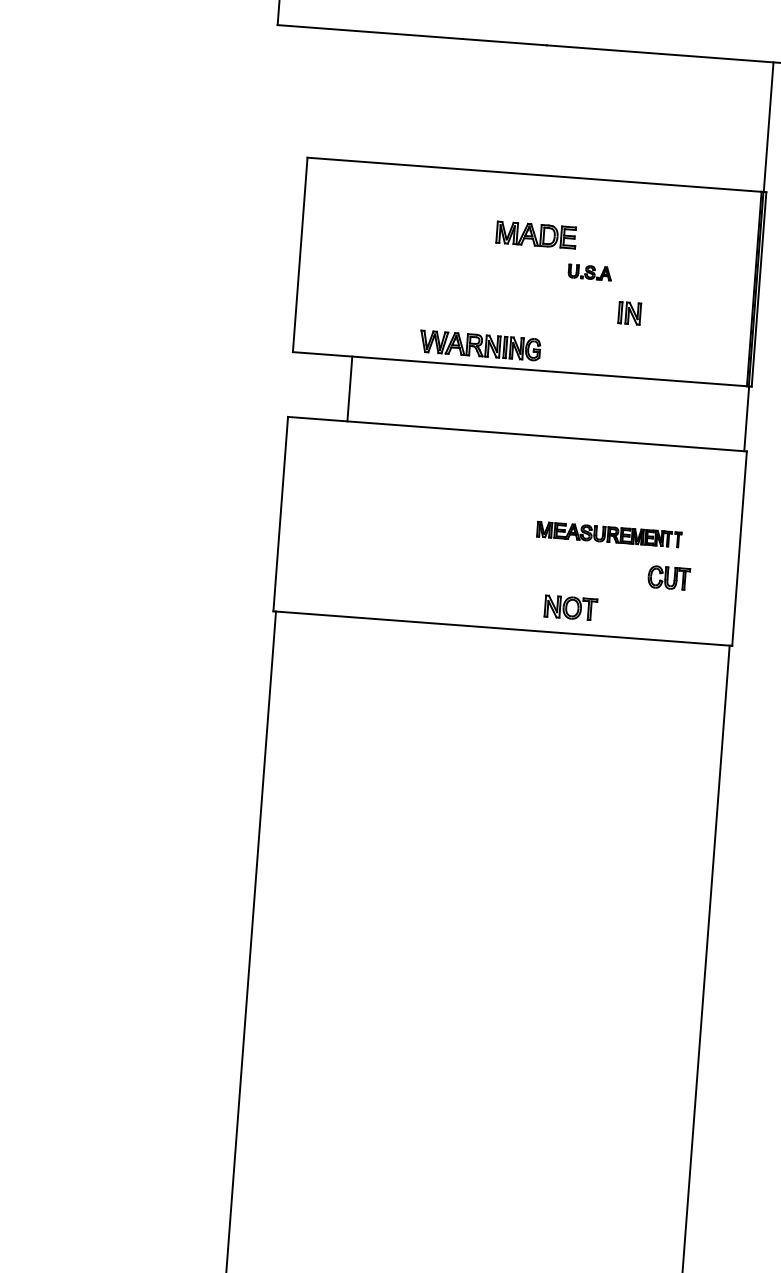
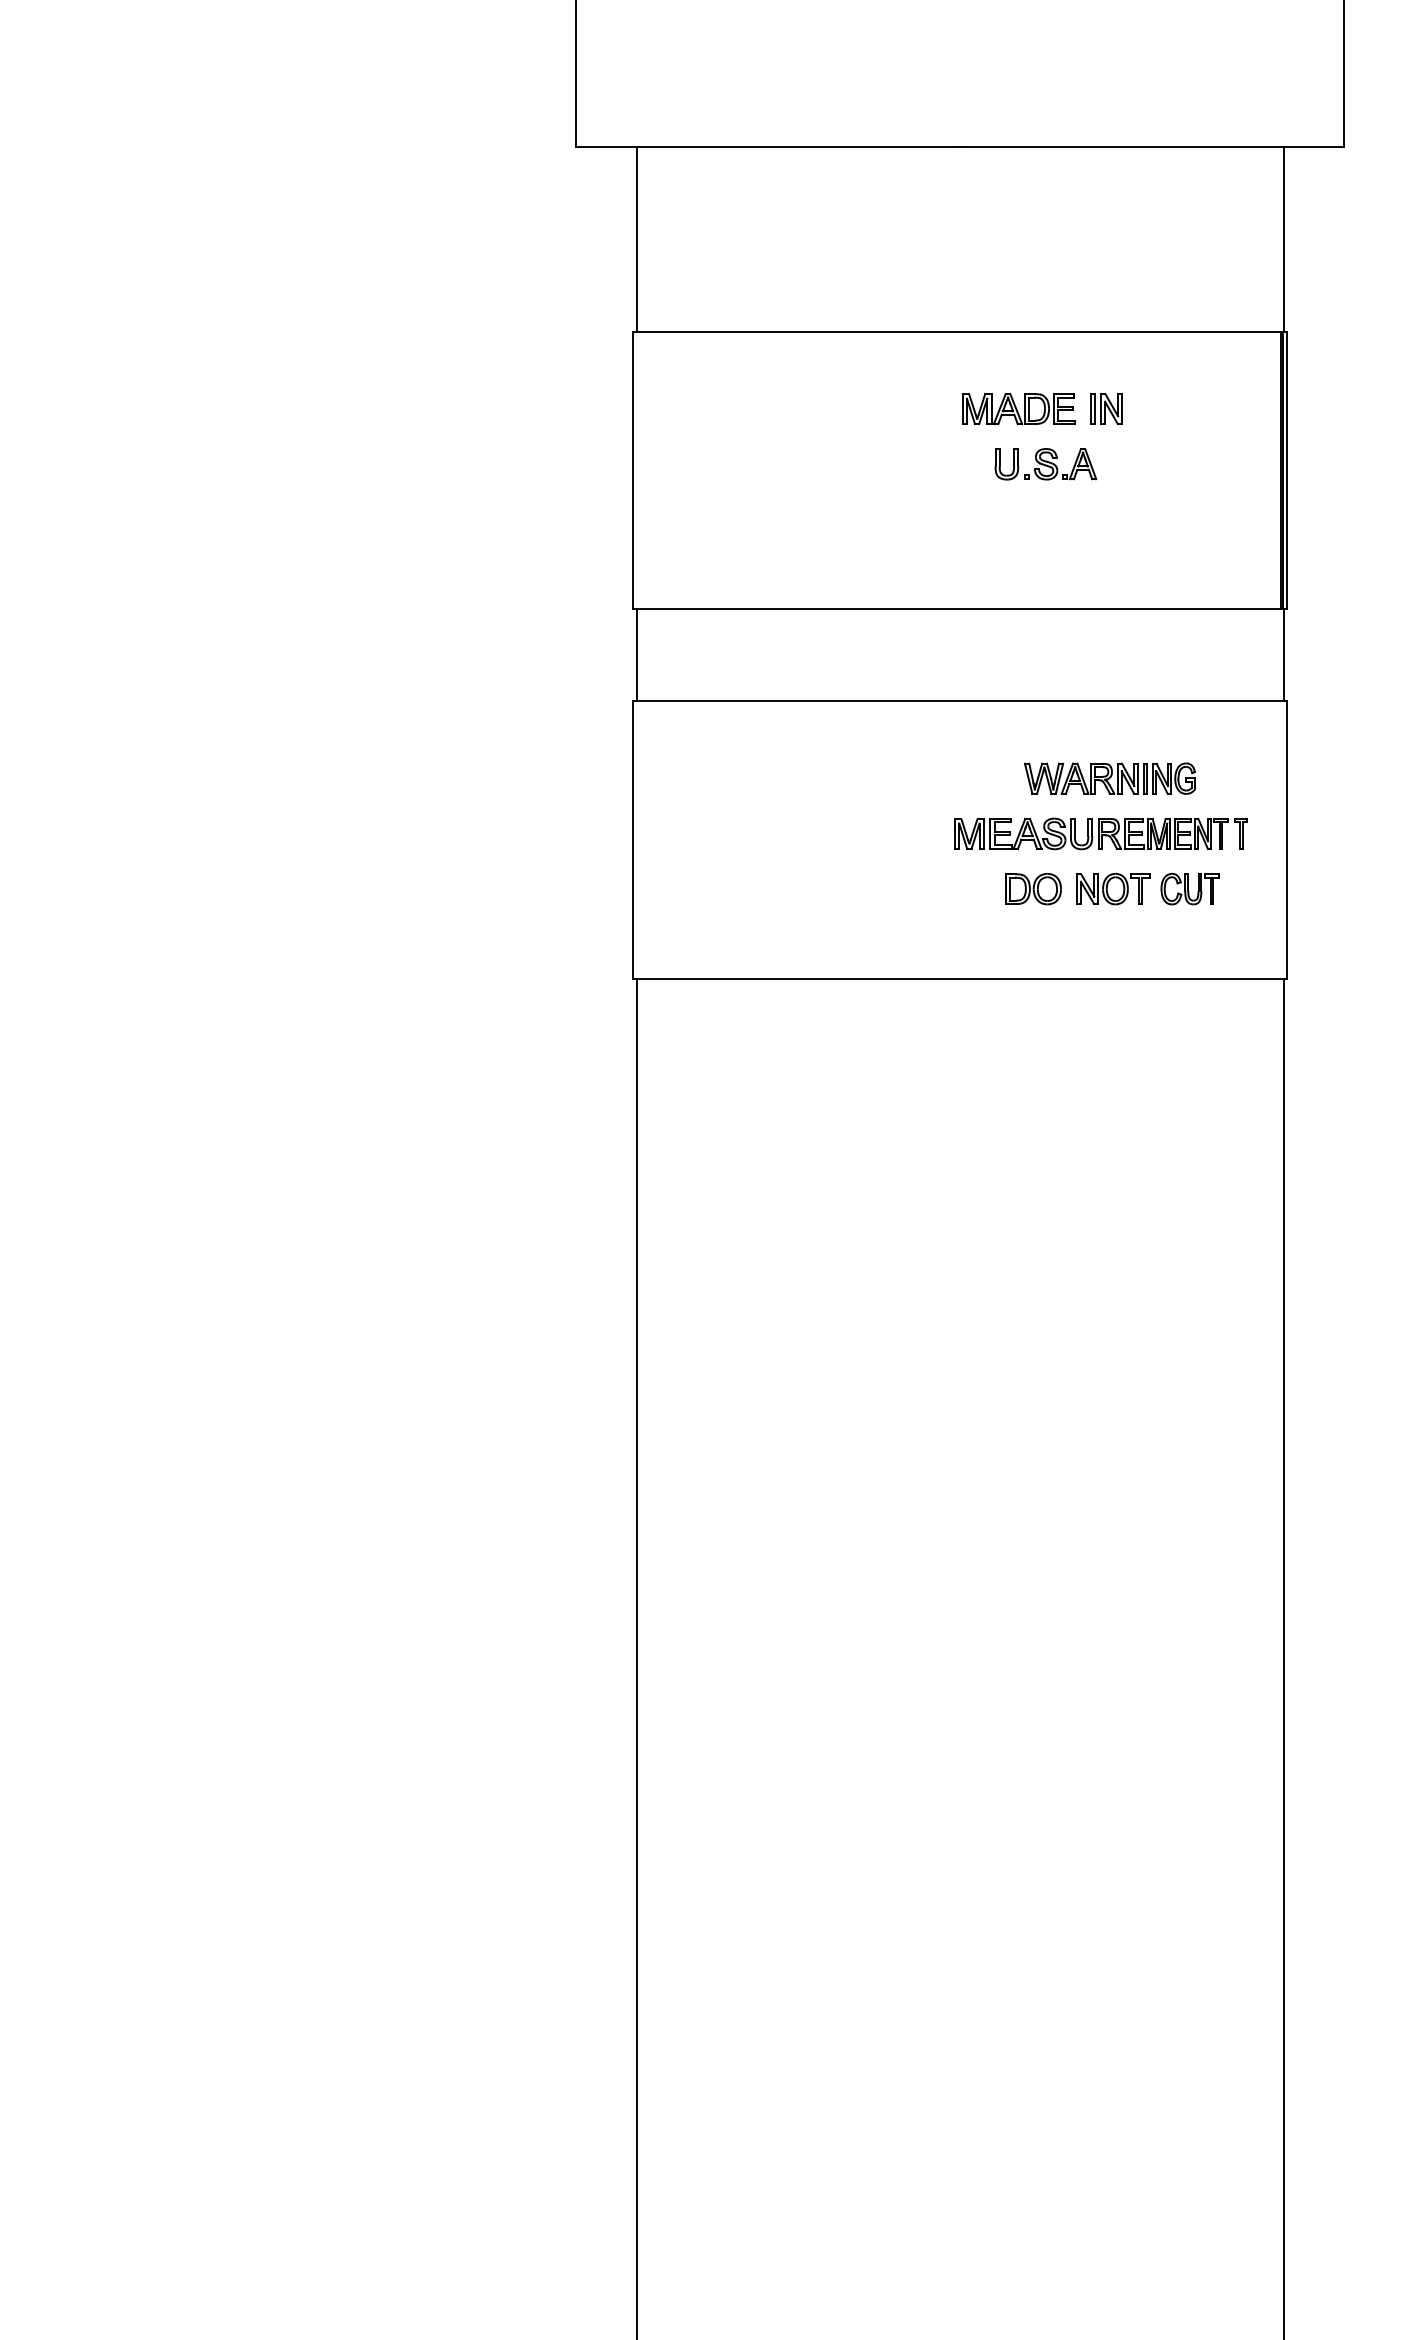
line: (314, 92) -> (636, 238), added
part: (536, 235) -> (1018, 409), moved
part: (589, 272) -> (1045, 464), size x1.67
part: (629, 313) -> (1106, 409), moved
part: (479, 345) -> (1109, 778), moved
line: (349, 388) -> (636, 654), moved
part: (608, 534) -> (1100, 833), size x1.43
part: (559, 569) -> (1033, 888), added
part: (570, 607) -> (1113, 888), moved

